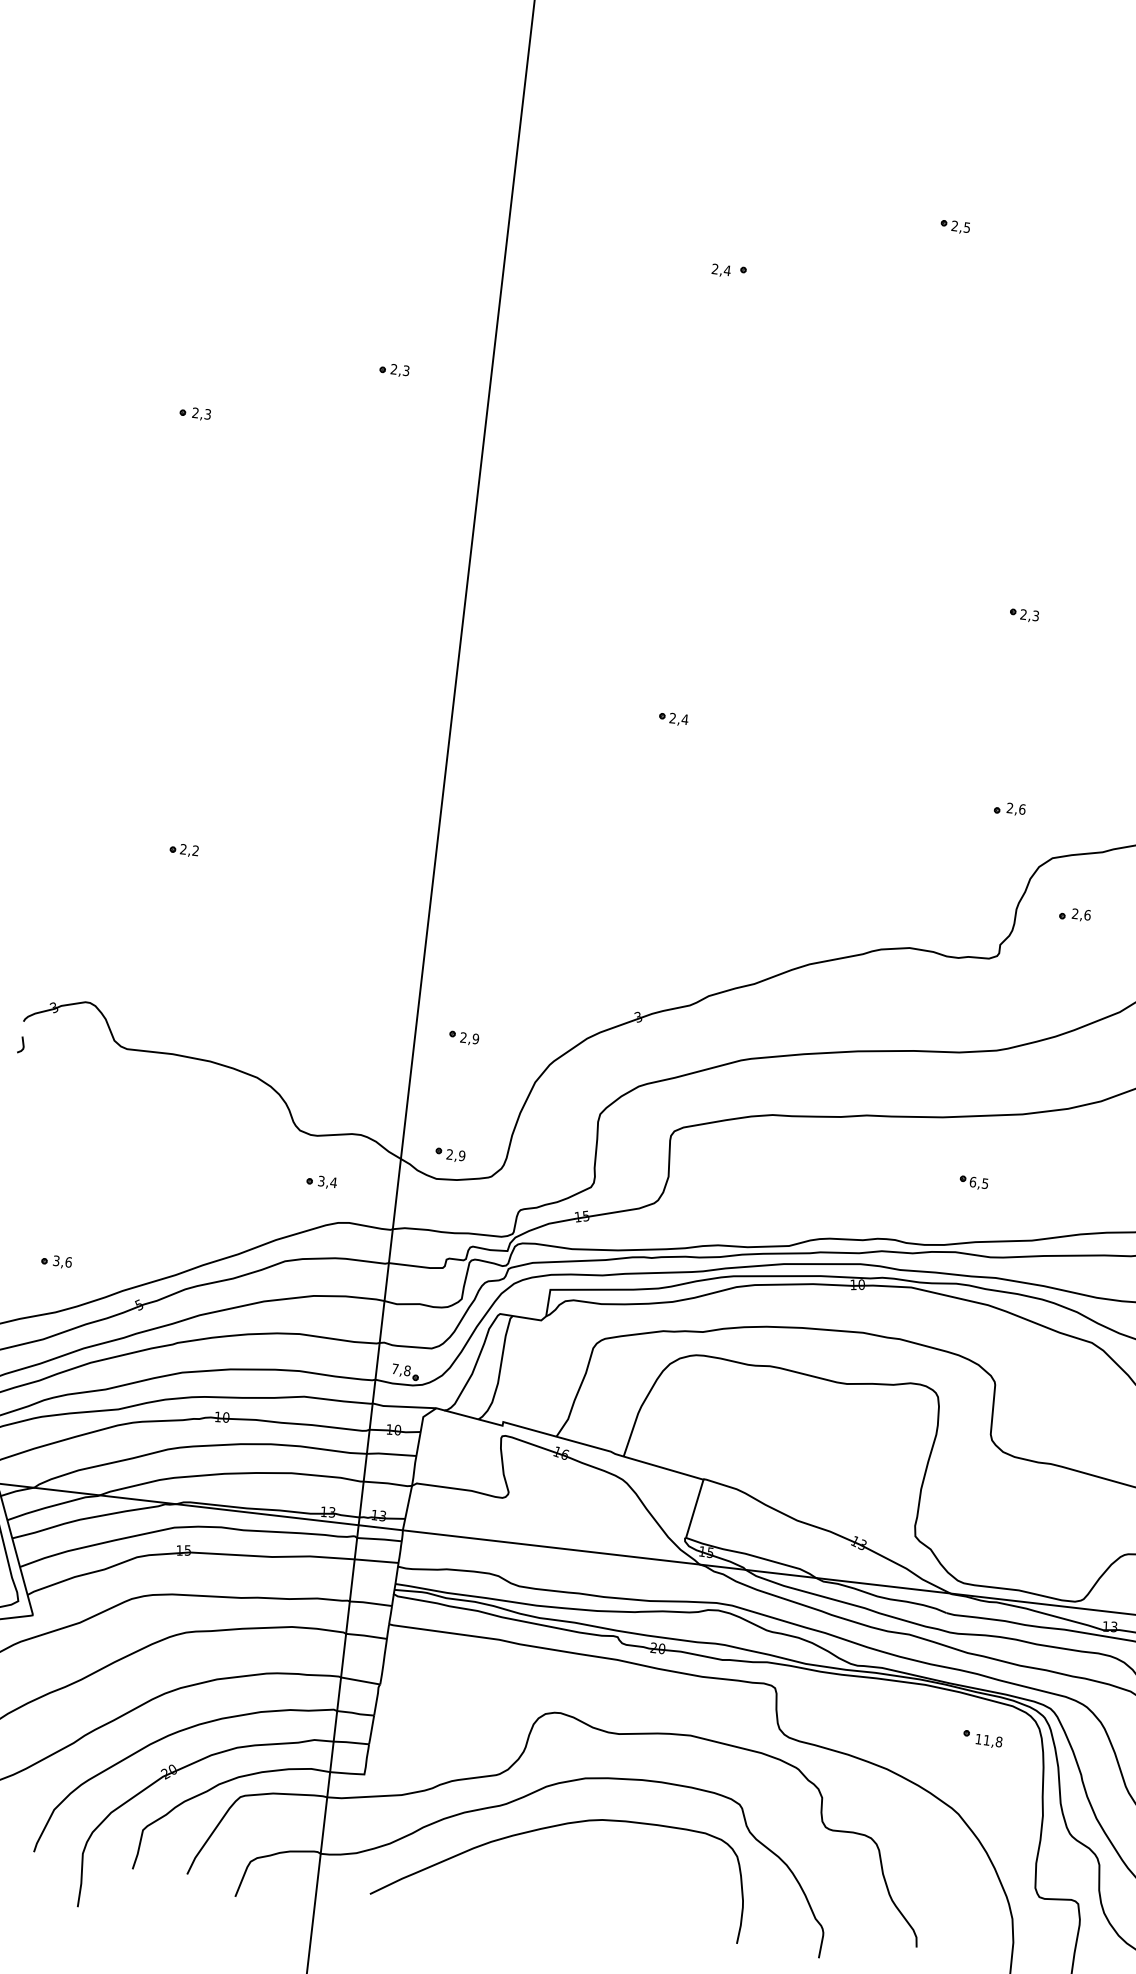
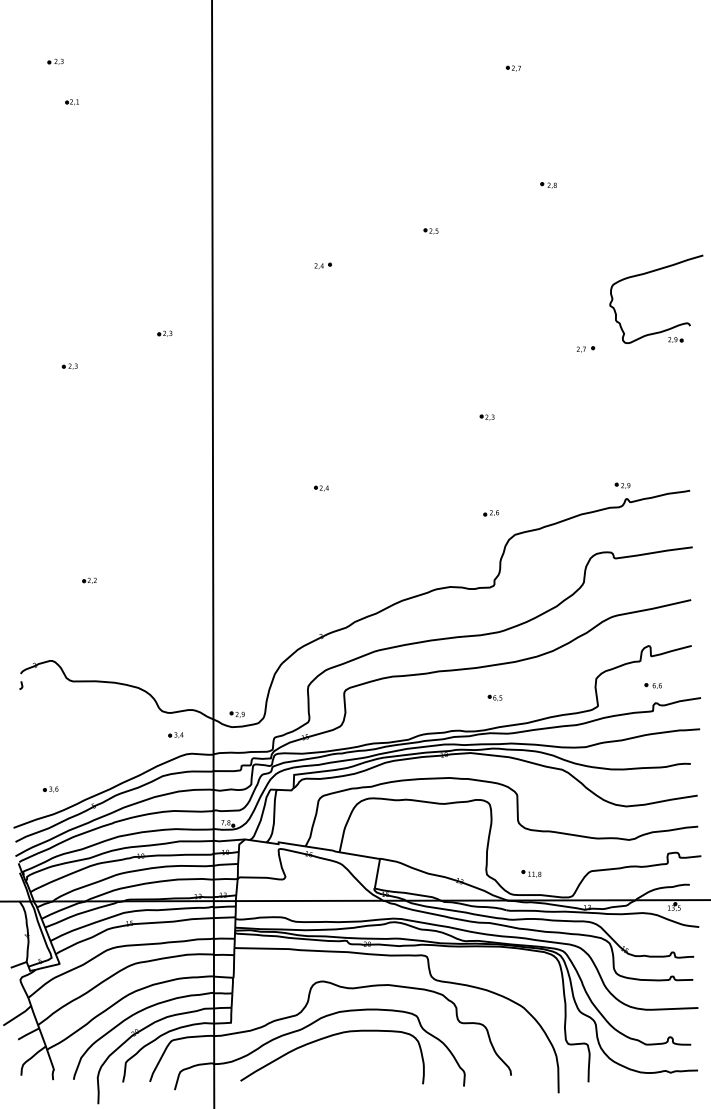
part: (1075, 915) -> (529, 561), removed
part: (462, 1037) -> (236, 656), removed
part: (982, 1738) -> (531, 873), moved

